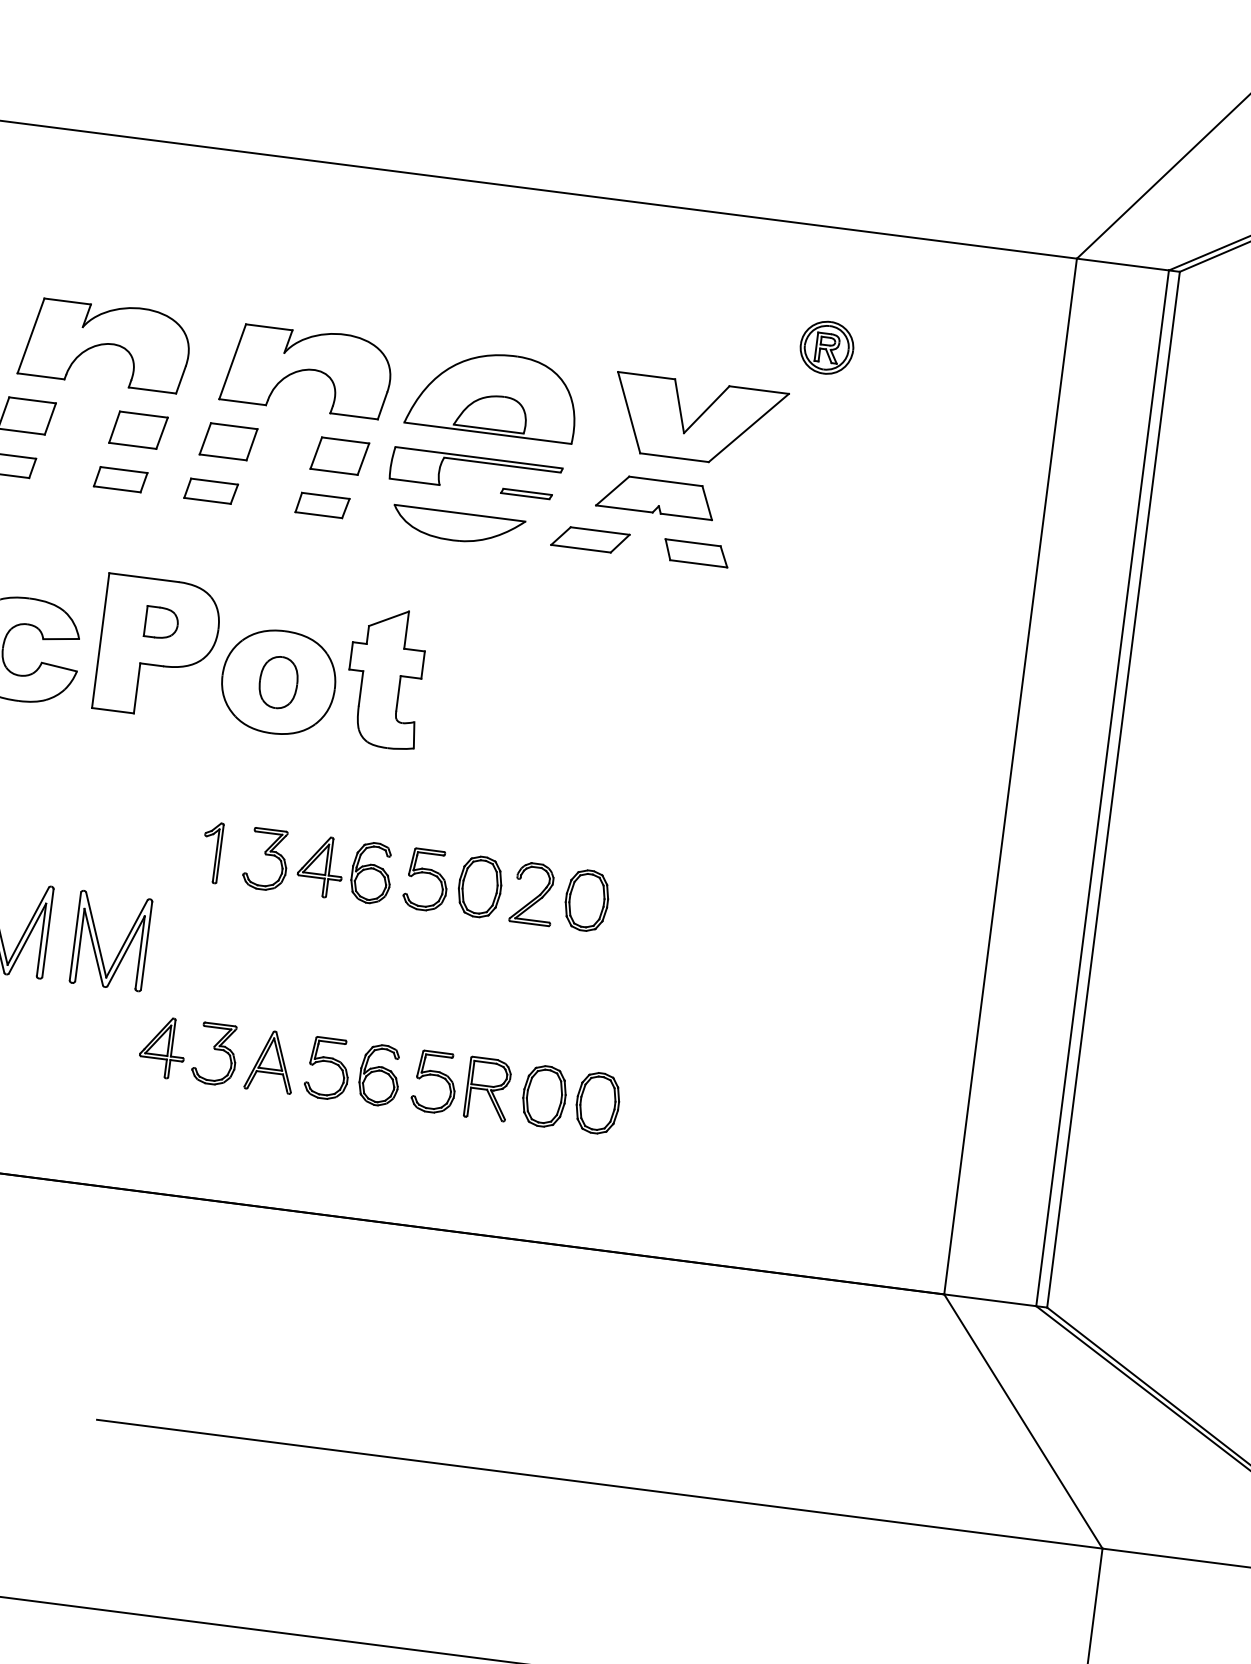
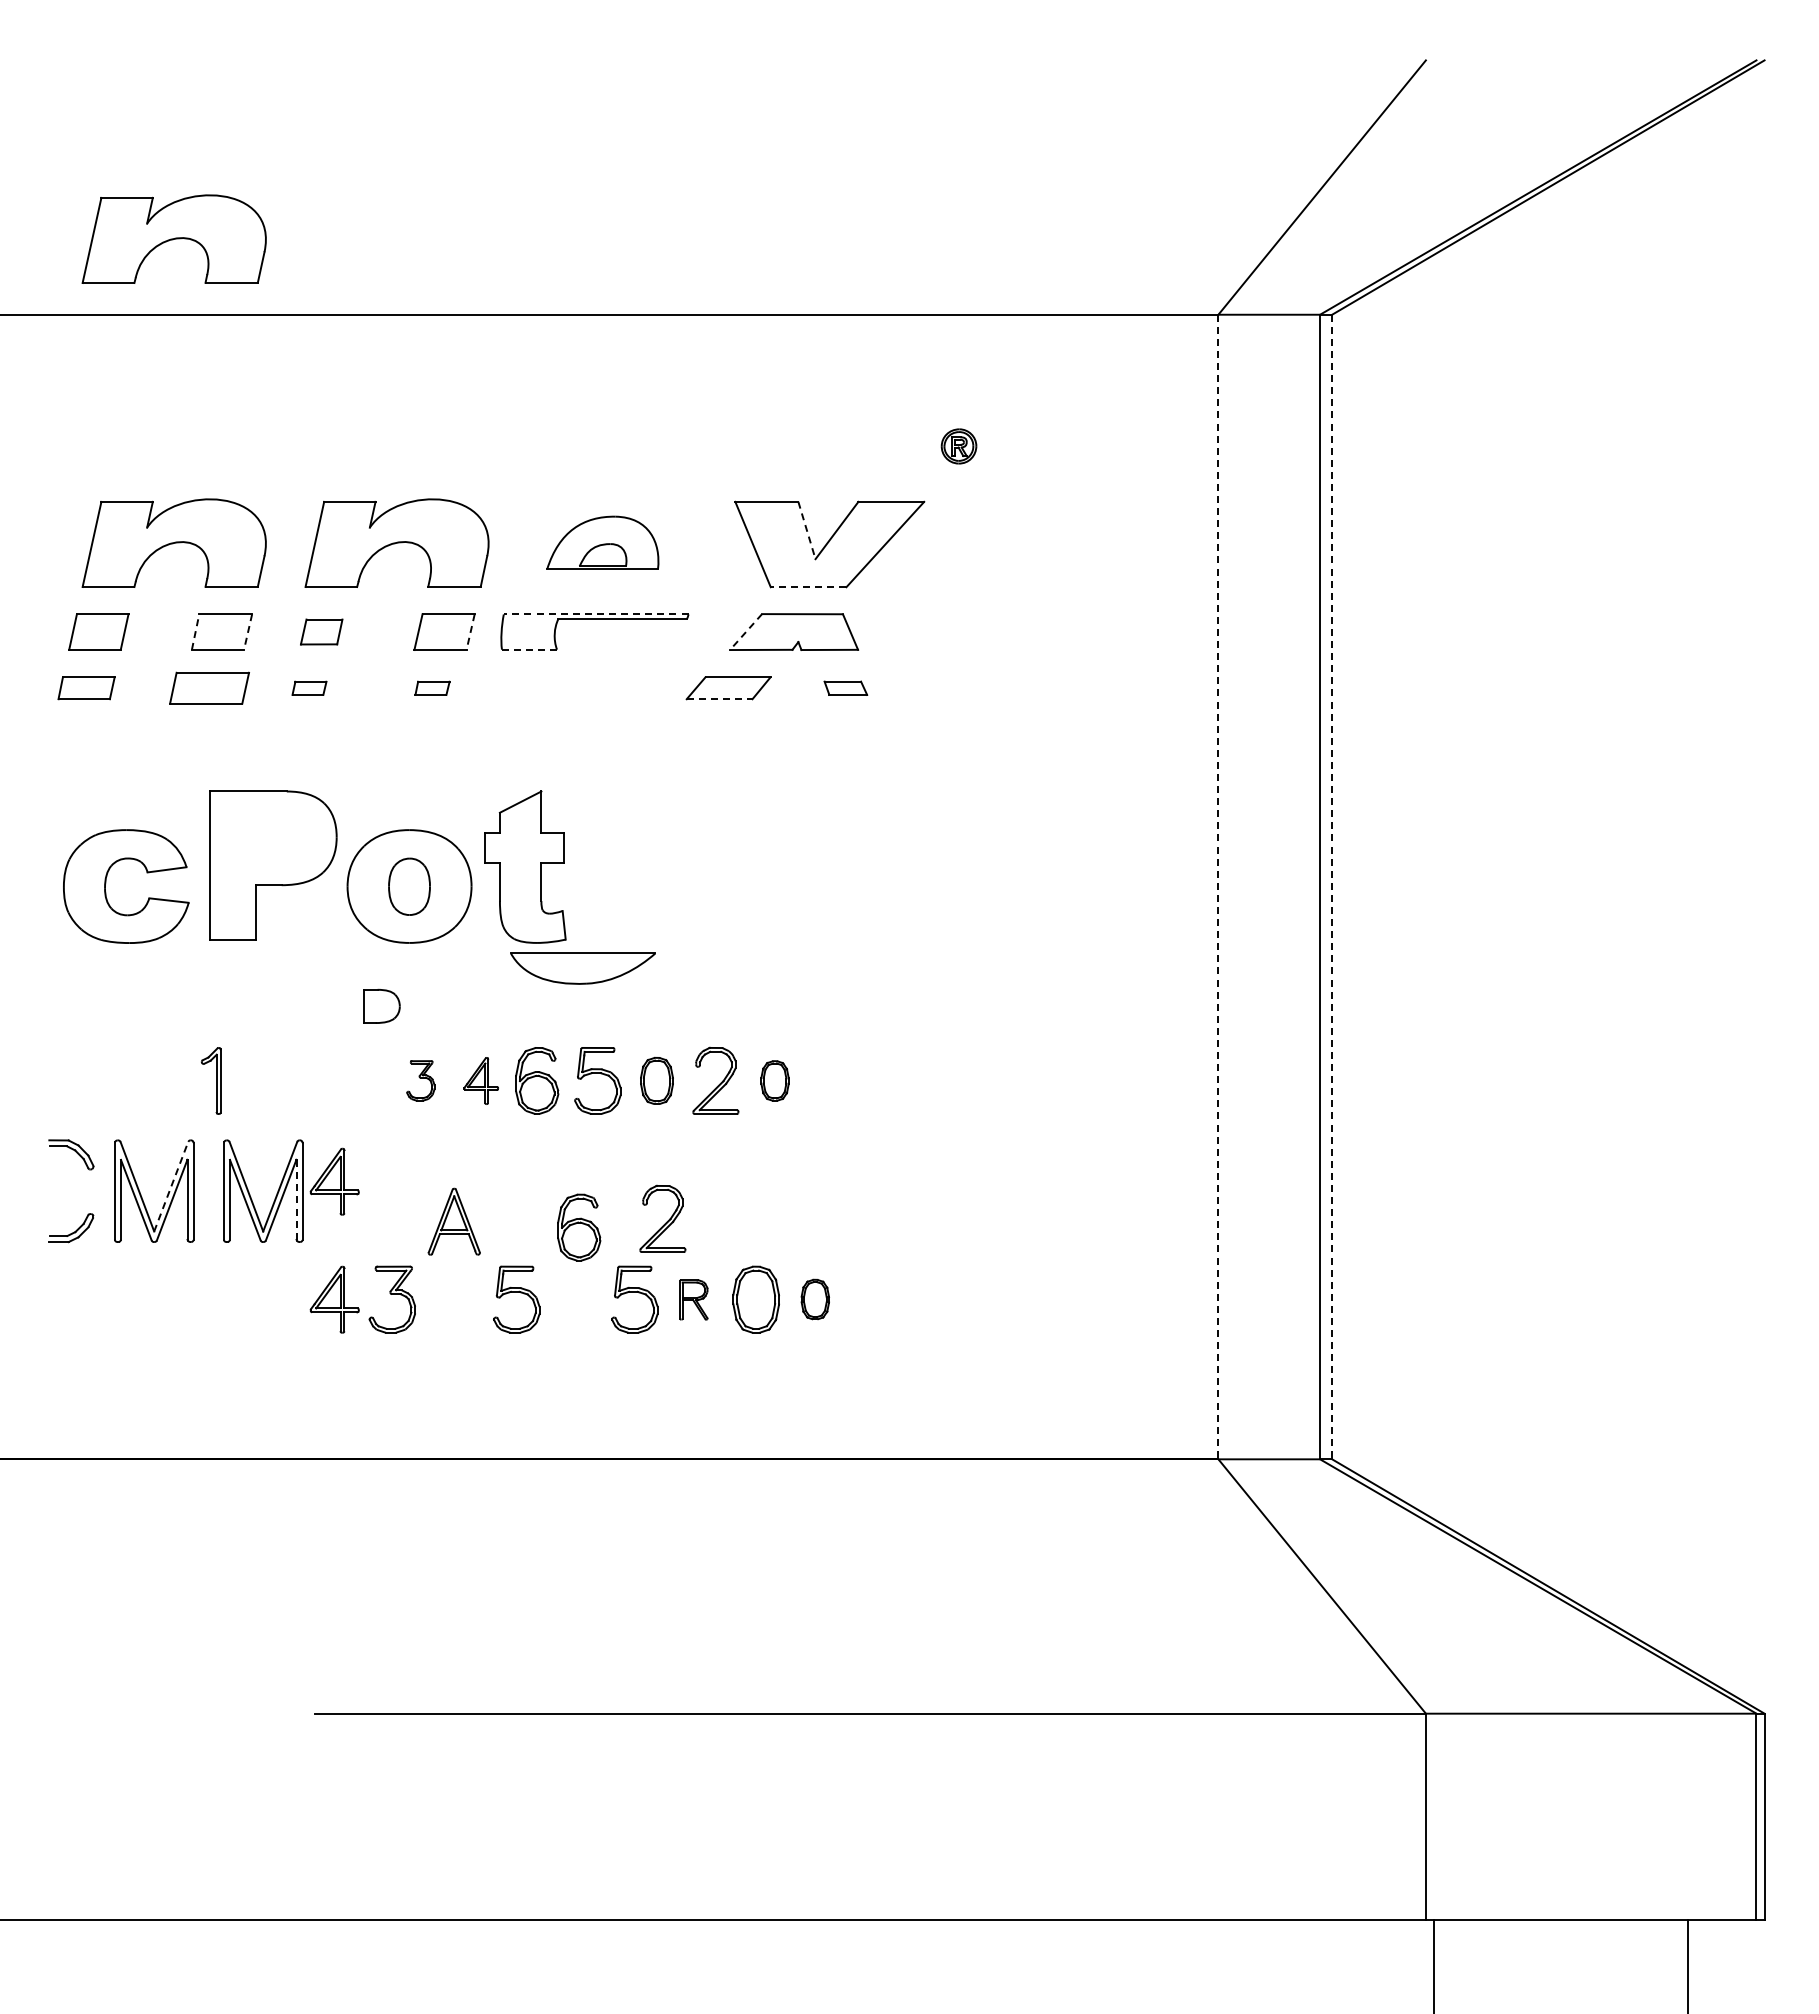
part: (140, 68) -> (173, 238), added
part: (826, 347) -> (958, 446), size x0.6
part: (493, 393) -> (602, 542), size x0.6
line: (679, 406) -> (806, 530), solid -> dashed
line: (114, 426) -> (195, 631), solid -> dashed
line: (161, 433) -> (247, 632), solid -> dashed
part: (228, 441) -> (321, 631), size x0.7
line: (478, 457) -> (595, 614), solid -> dashed
line: (674, 457) -> (808, 587), solid -> dashed
line: (363, 459) -> (470, 632), solid -> dashed
part: (120, 479) -> (209, 688), size x1.4
line: (414, 481) -> (529, 649), solid -> dashed
part: (211, 491) -> (309, 688), size x0.6
line: (612, 491) -> (745, 632), solid -> dashed
part: (526, 494) -> (652, 647), removed
part: (322, 505) -> (432, 688), size x0.6
part: (457, 526) -> (582, 968), moved
line: (580, 548) -> (719, 699), solid -> dashed
part: (696, 553) -> (845, 688), size x0.6
part: (161, 622) -> (381, 1005), moved
line: (1010, 776) -> (1218, 887), solid -> dashed
line: (1113, 790) -> (1332, 887), solid -> dashed
part: (211, 852) -> (211, 1080), moved
part: (266, 859) -> (420, 1080), size x0.6
part: (321, 866) -> (481, 1080), size x0.7
part: (479, 886) -> (656, 1080), size x0.7
part: (586, 900) -> (774, 1080), size x0.6
line: (28, 926) -> (171, 1186), solid -> dashed
part: (176, 940) -> (334, 1181), added
line: (140, 952) -> (296, 1199), solid -> dashed
part: (469, 1012) -> (662, 1218), added
part: (270, 1061) -> (453, 1221), moved
part: (380, 1075) -> (579, 1227), moved
part: (487, 1088) -> (693, 1299), size x0.6
part: (598, 1103) -> (815, 1299), size x0.6

